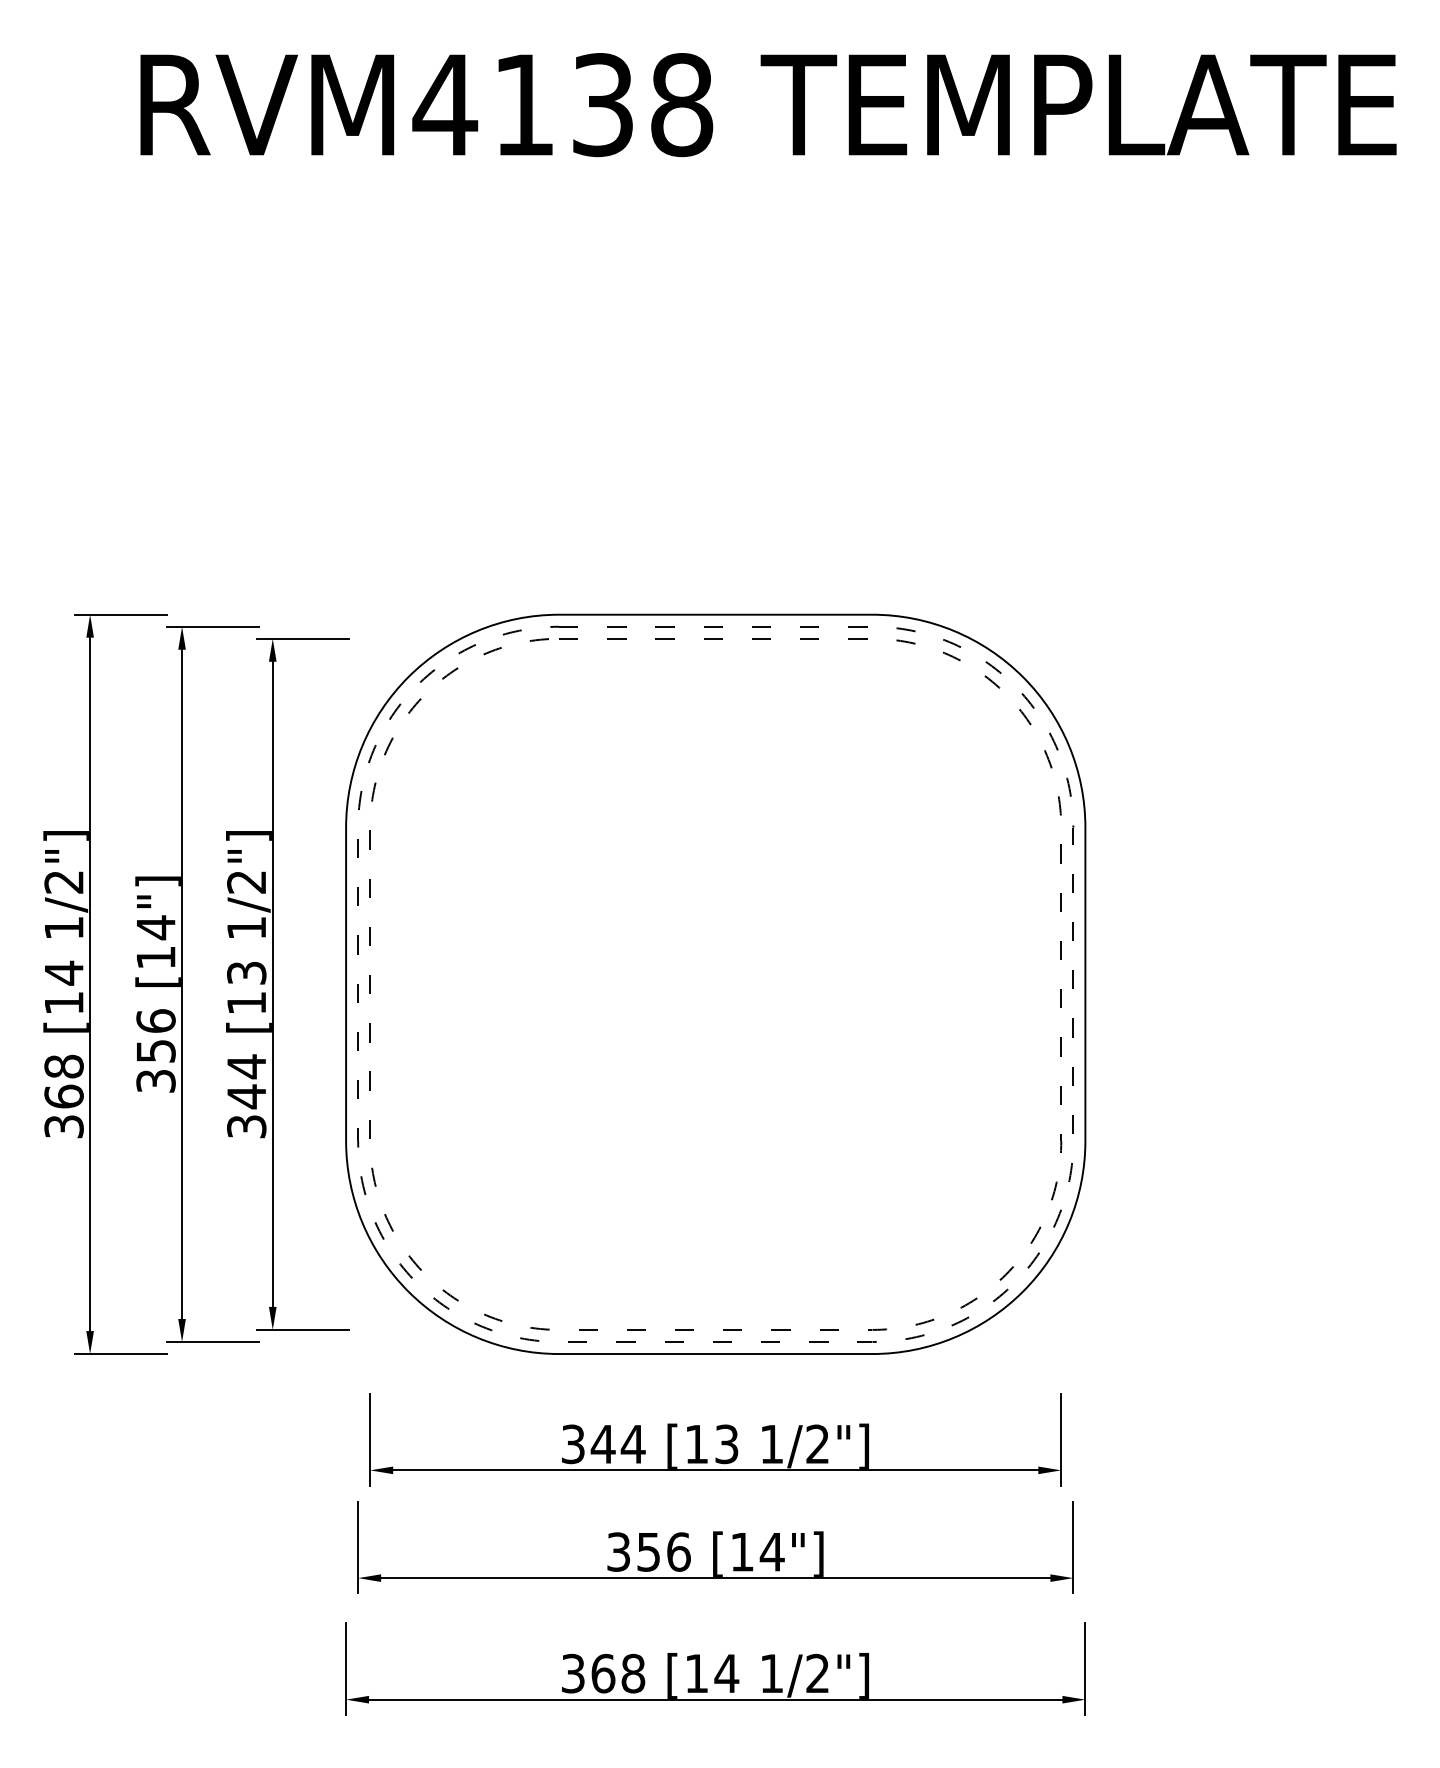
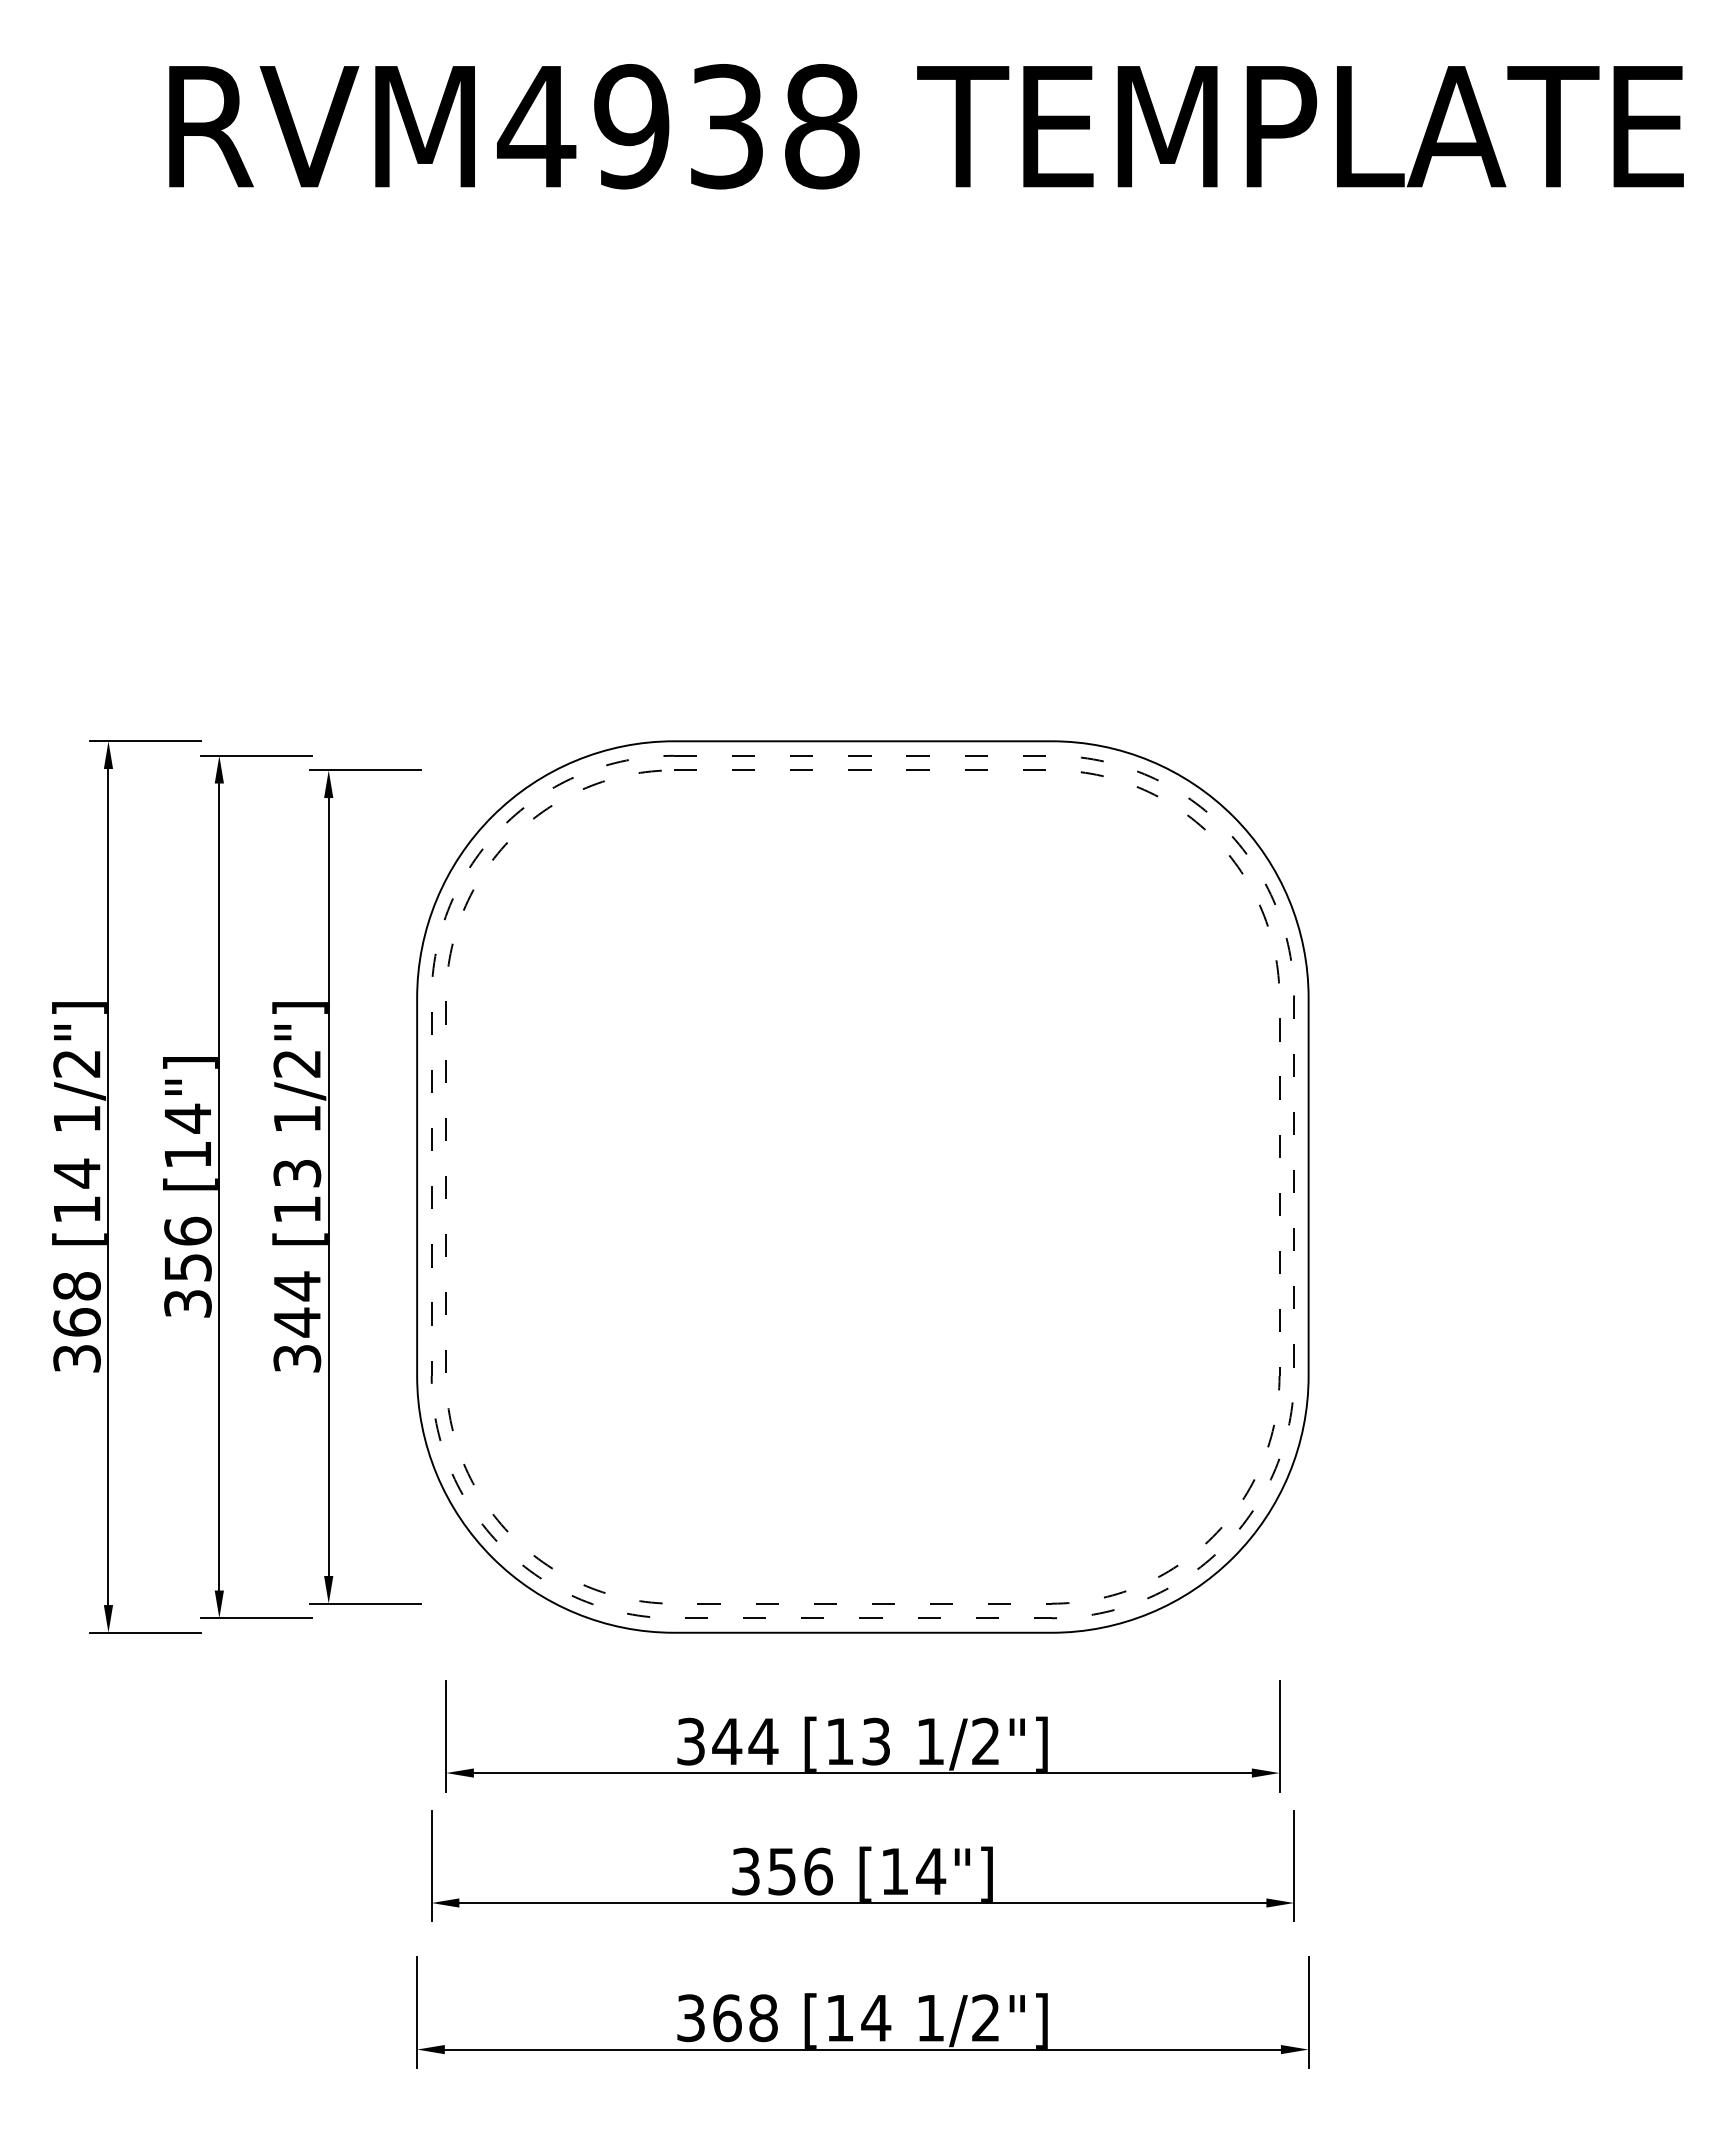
text: (523, 104) -> (631, 126), RVM4138 -> RVM4938

